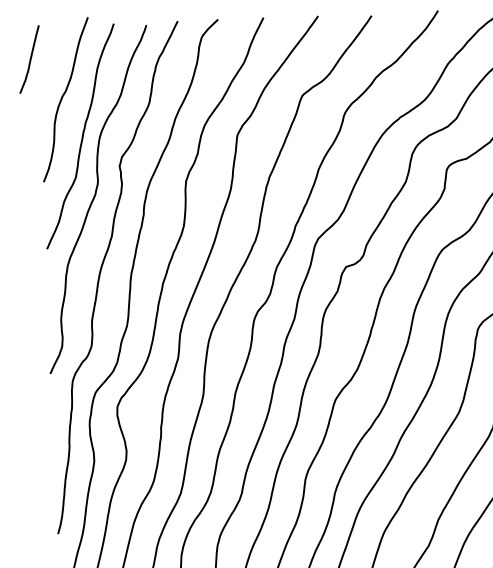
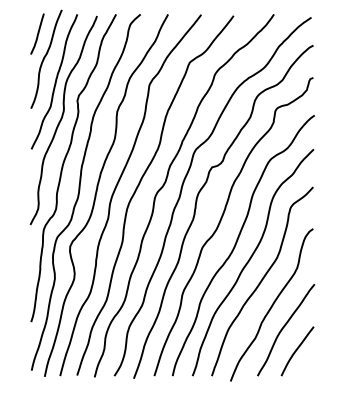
curve: (29, 58) -> (37, 33), moved

